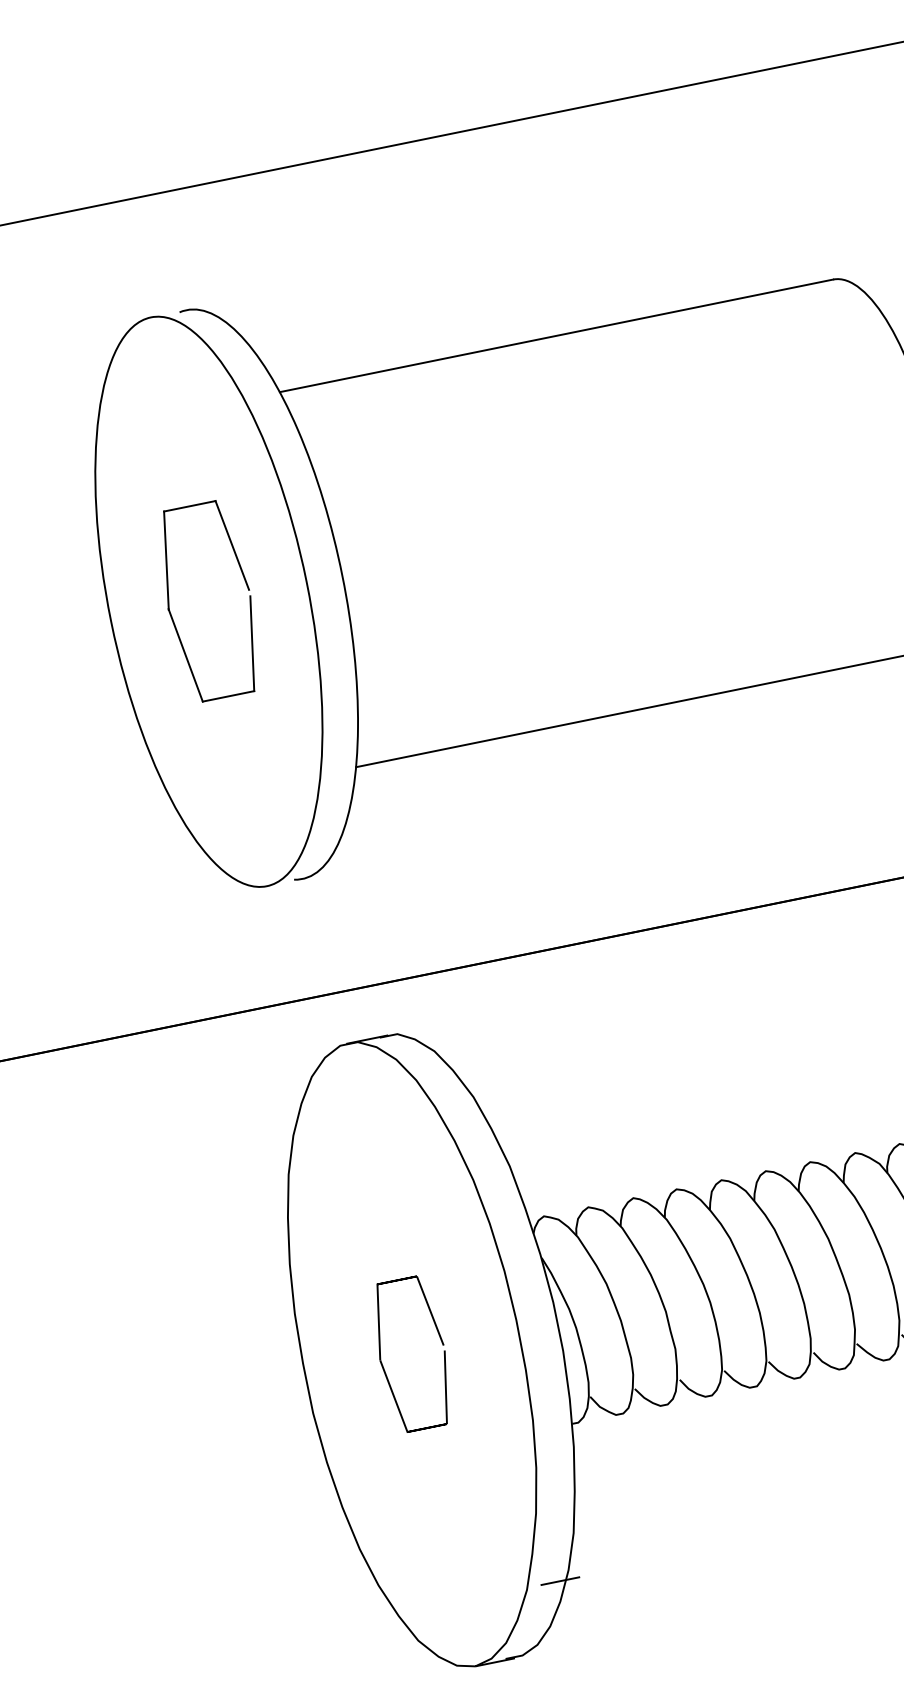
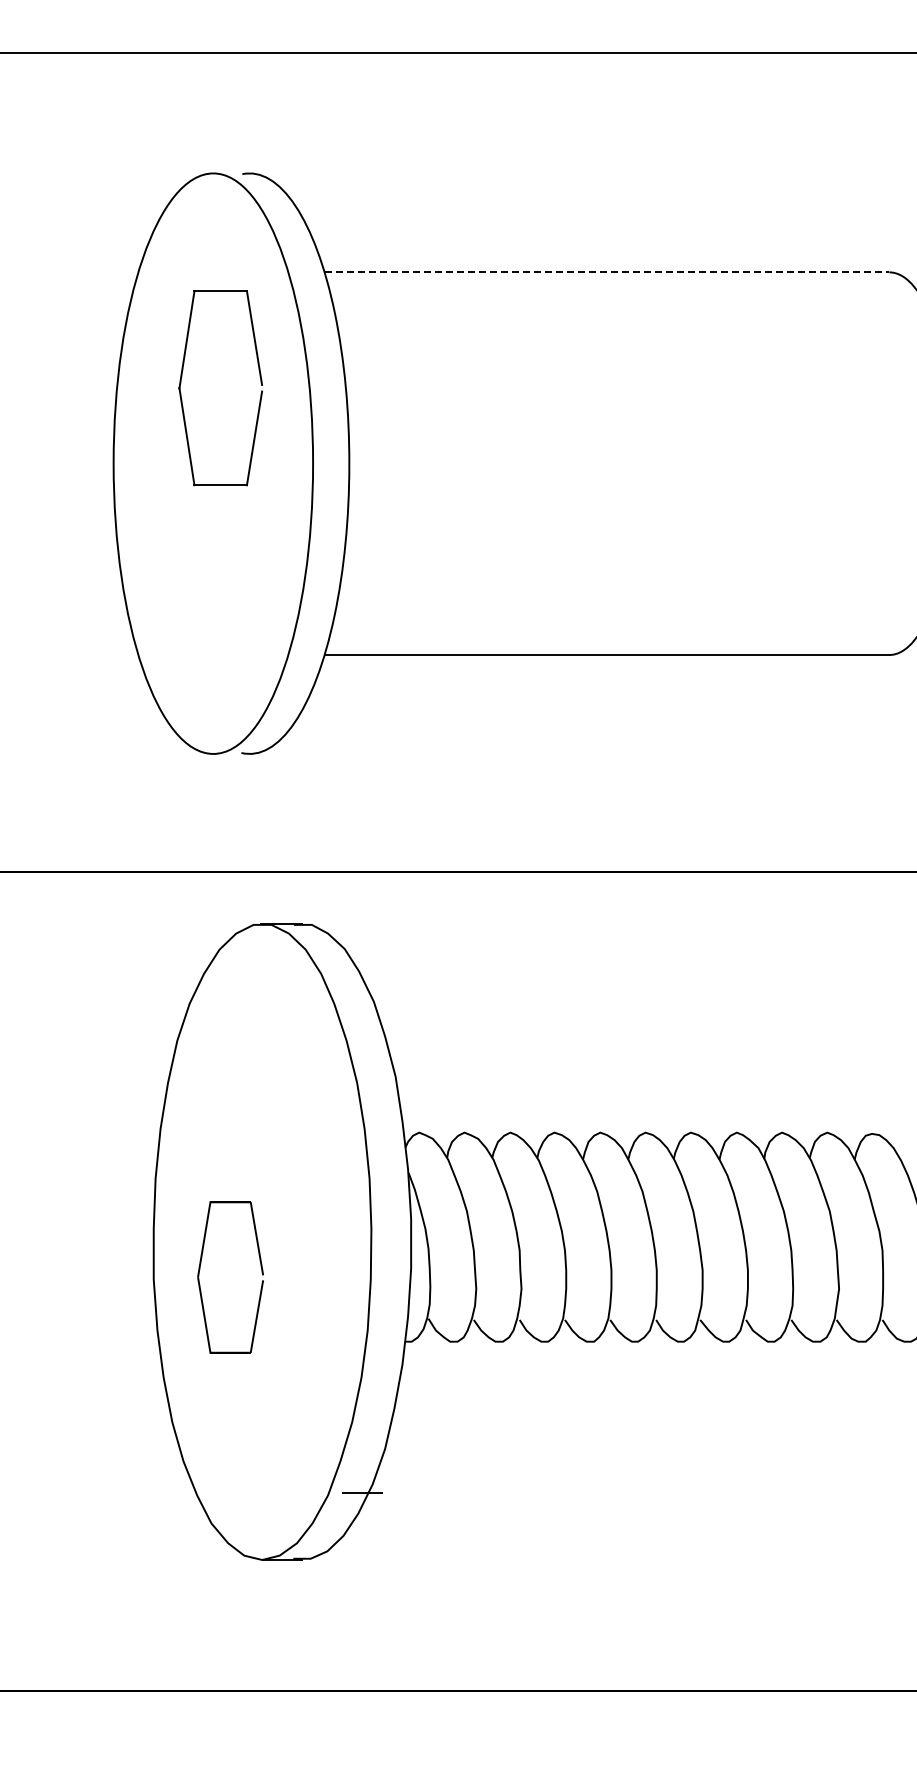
line: (557, 335) -> (607, 272), solid -> dashed
part: (169, 604) -> (181, 383), moved
part: (381, 1353) -> (200, 1270), moved

